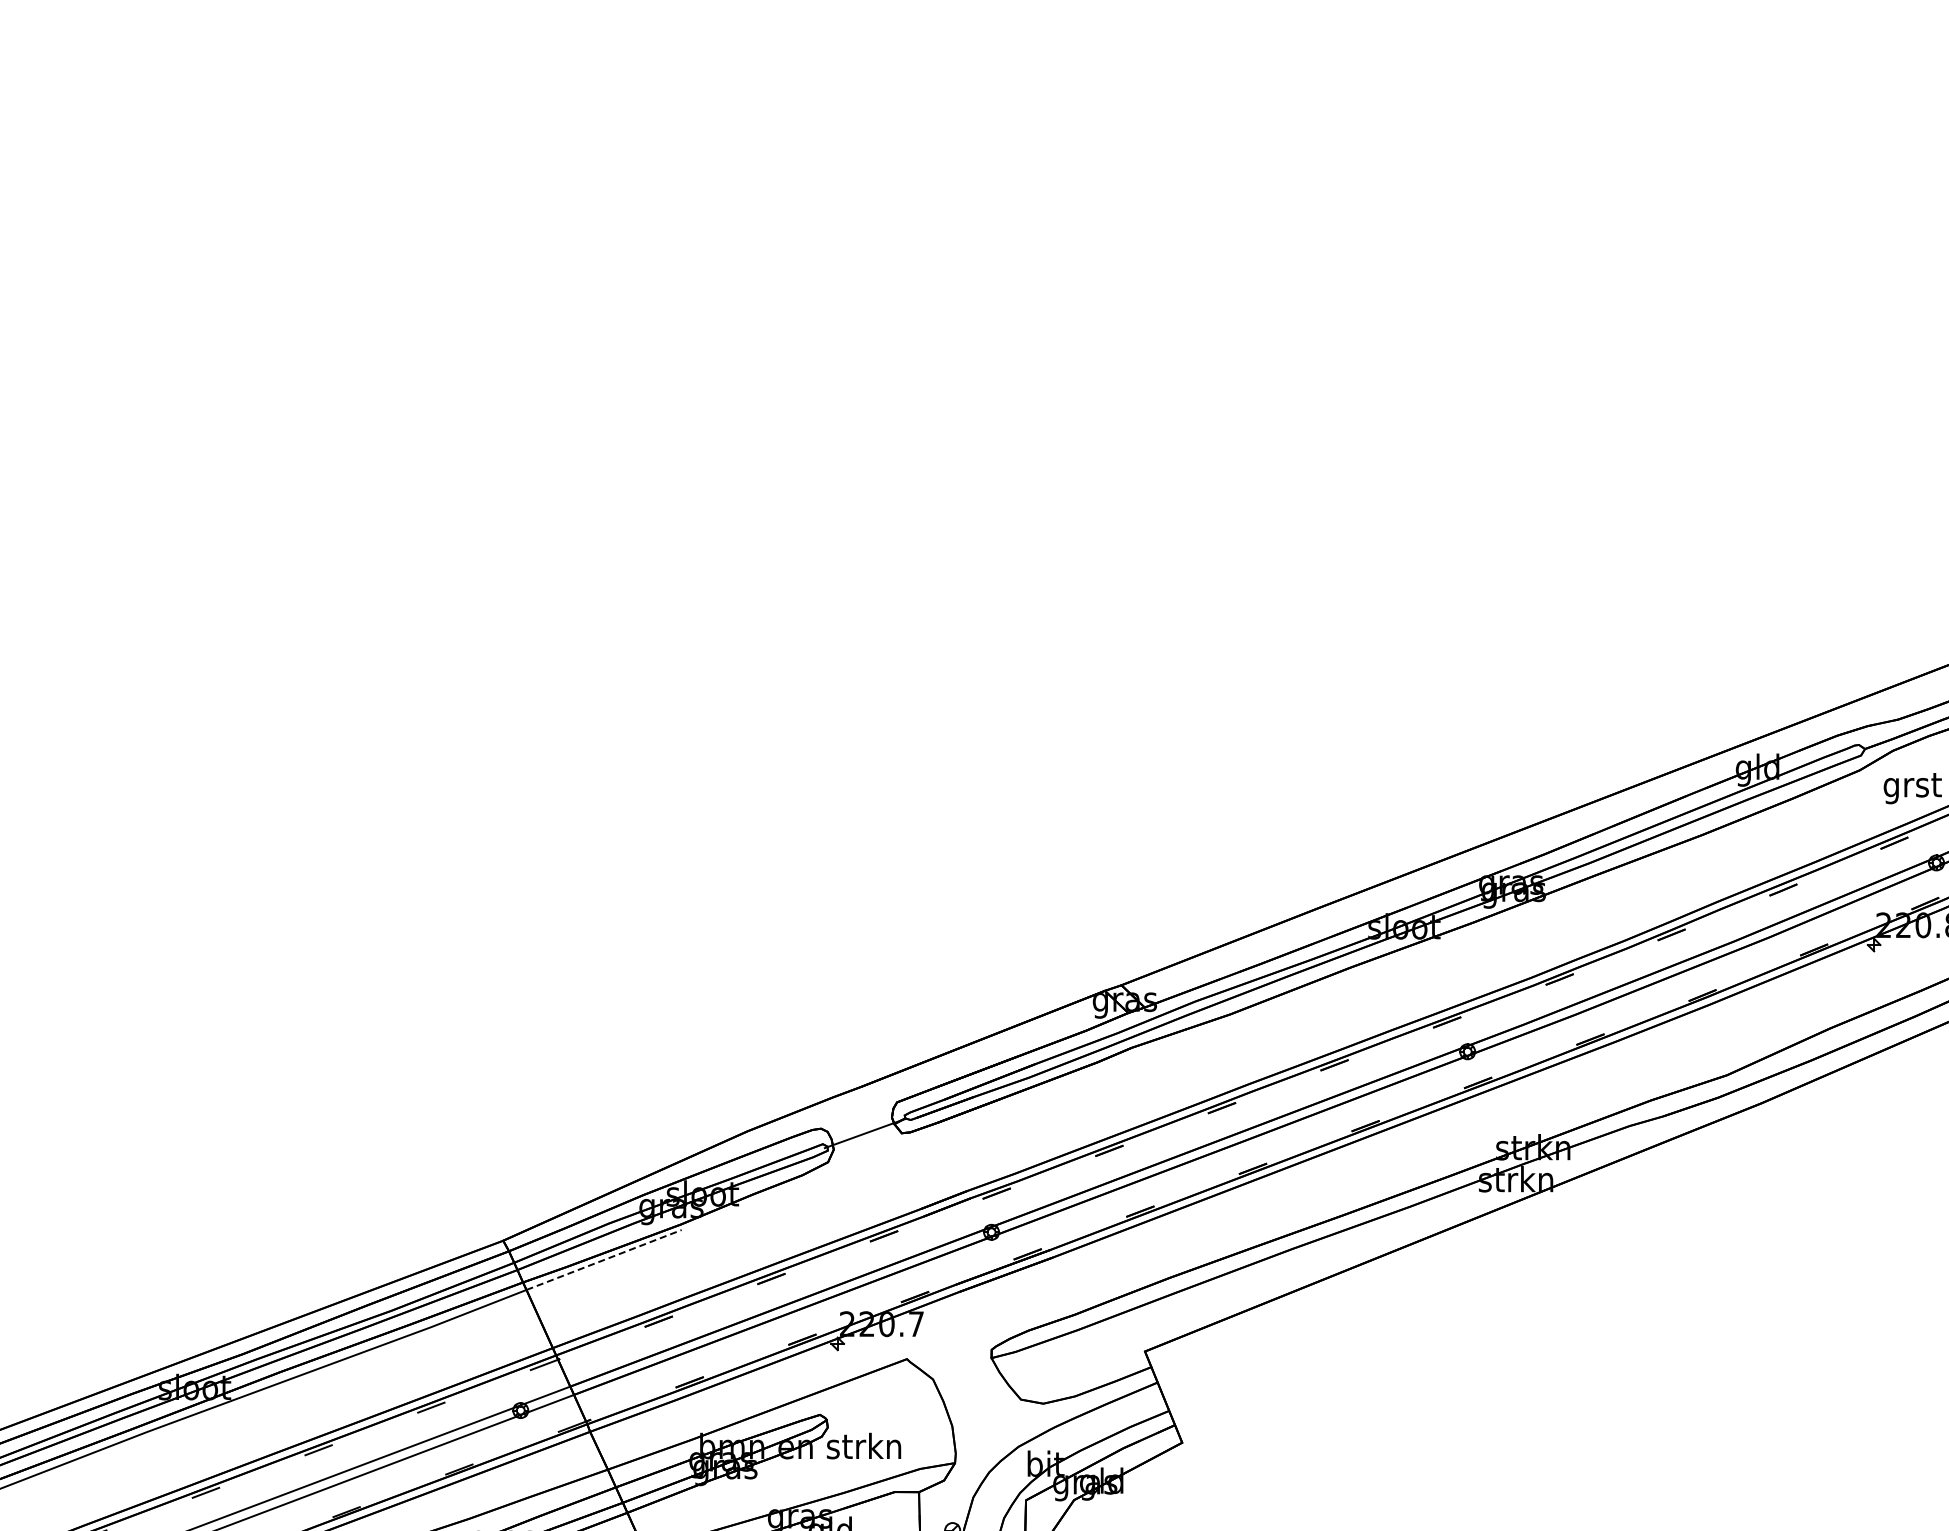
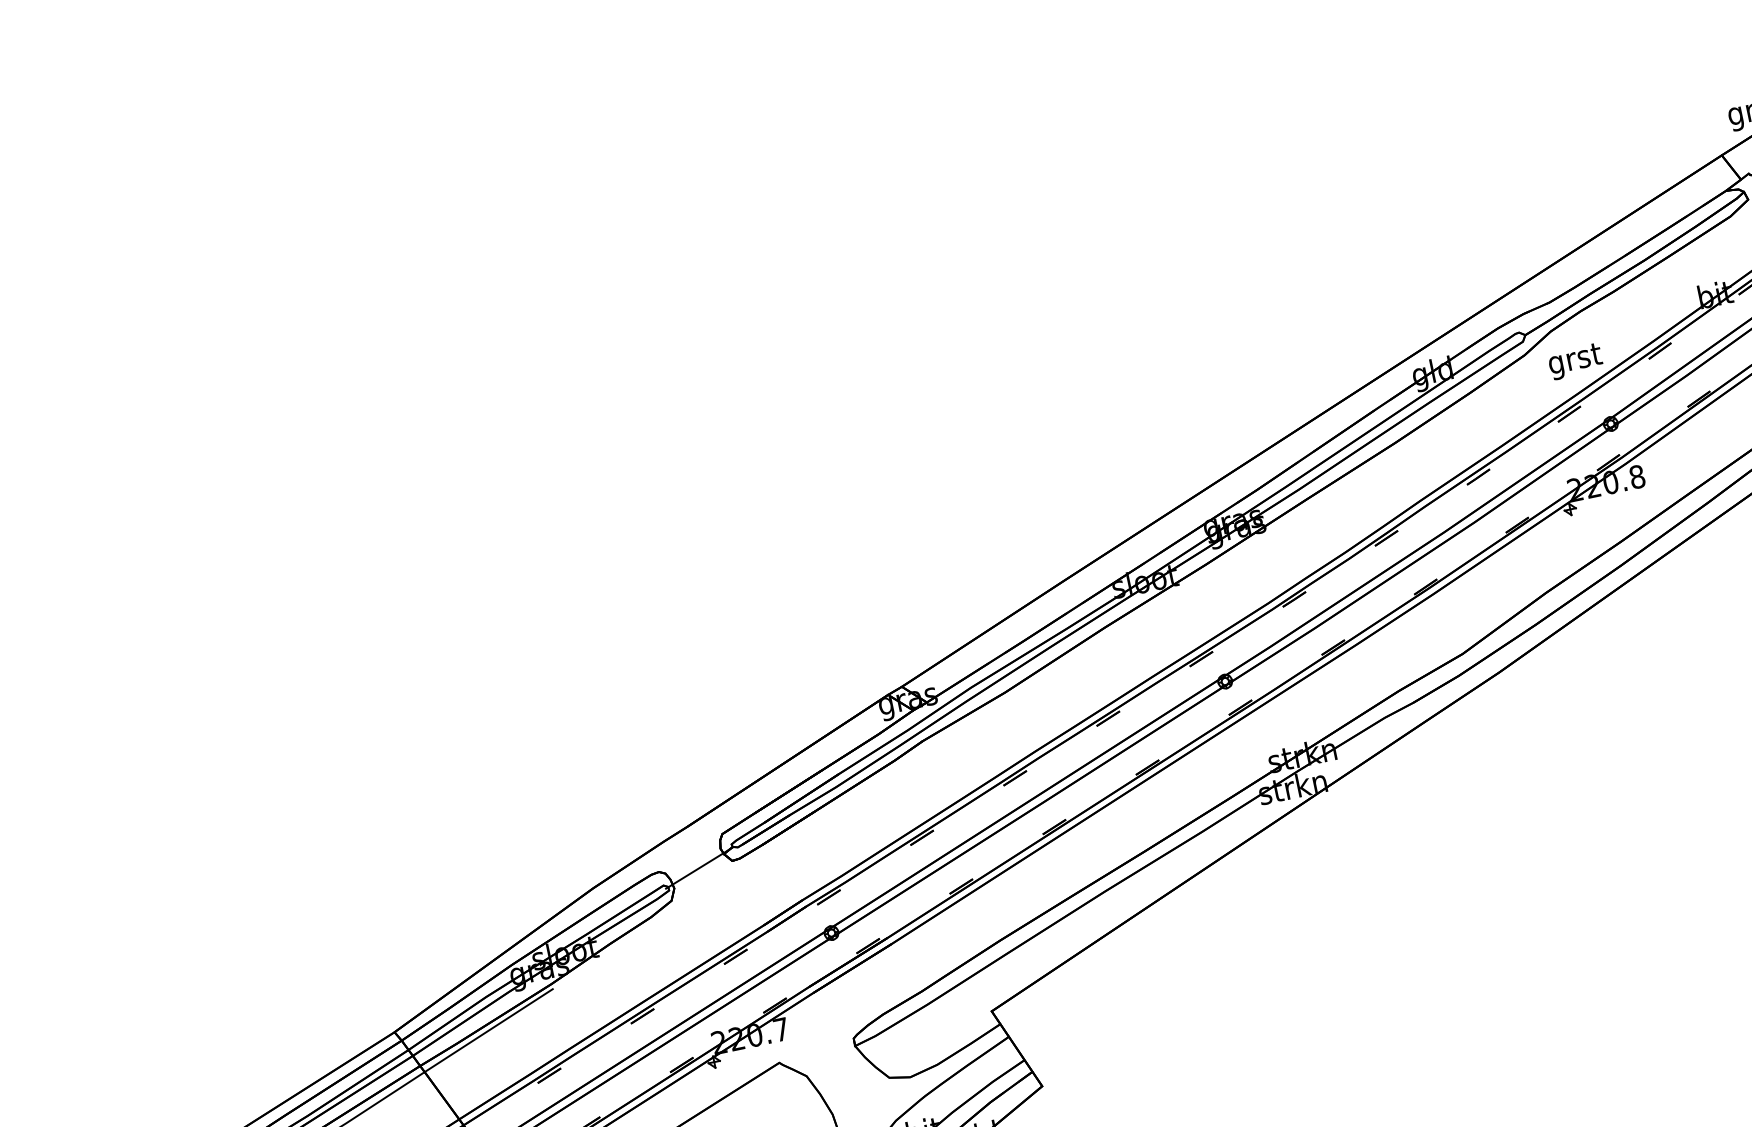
line: (604, 1259) -> (489, 1030), dashed -> solid

